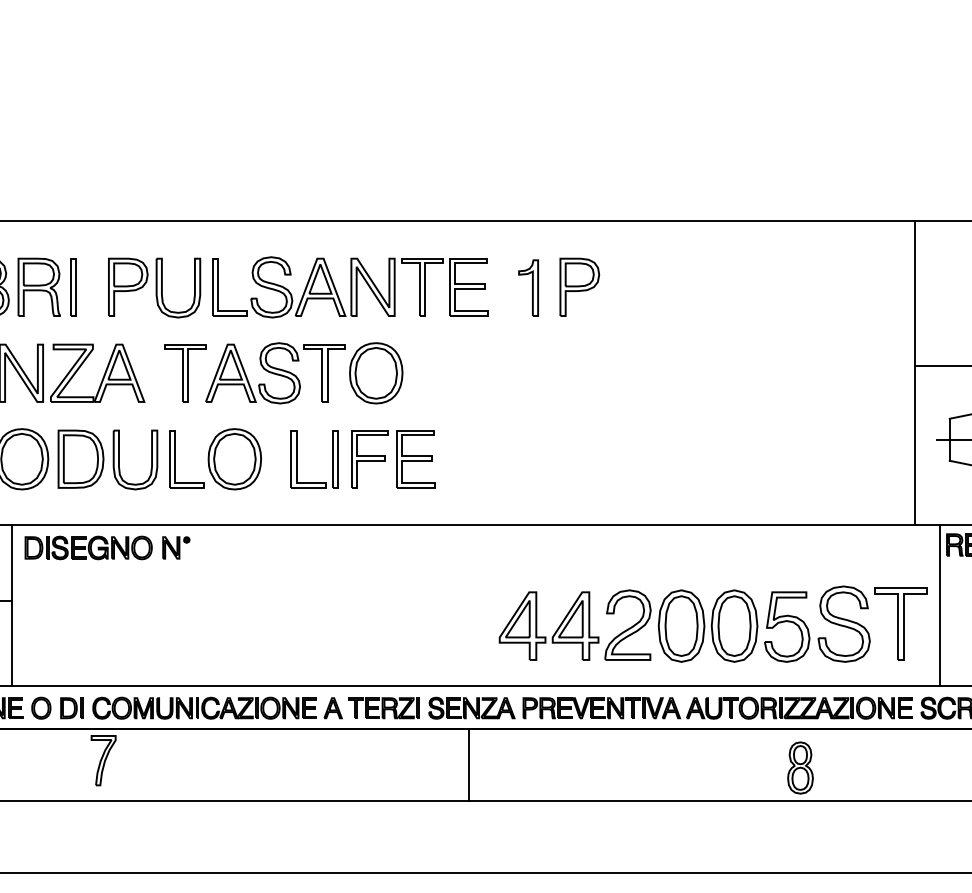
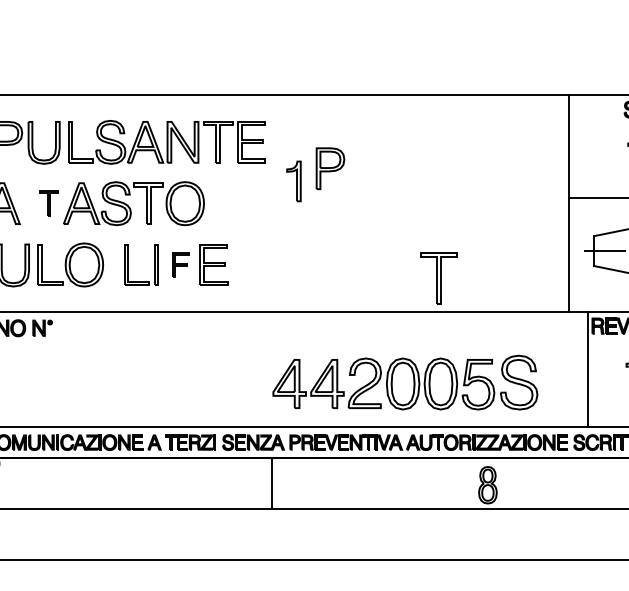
part: (579, 286) -> (330, 168), moved
part: (528, 287) -> (293, 180), moved
part: (185, 373) -> (49, 203), size x0.6
part: (369, 459) -> (180, 265), size x0.6
part: (900, 623) -> (438, 277), moved
line: (468, 765) -> (271, 483), moved

